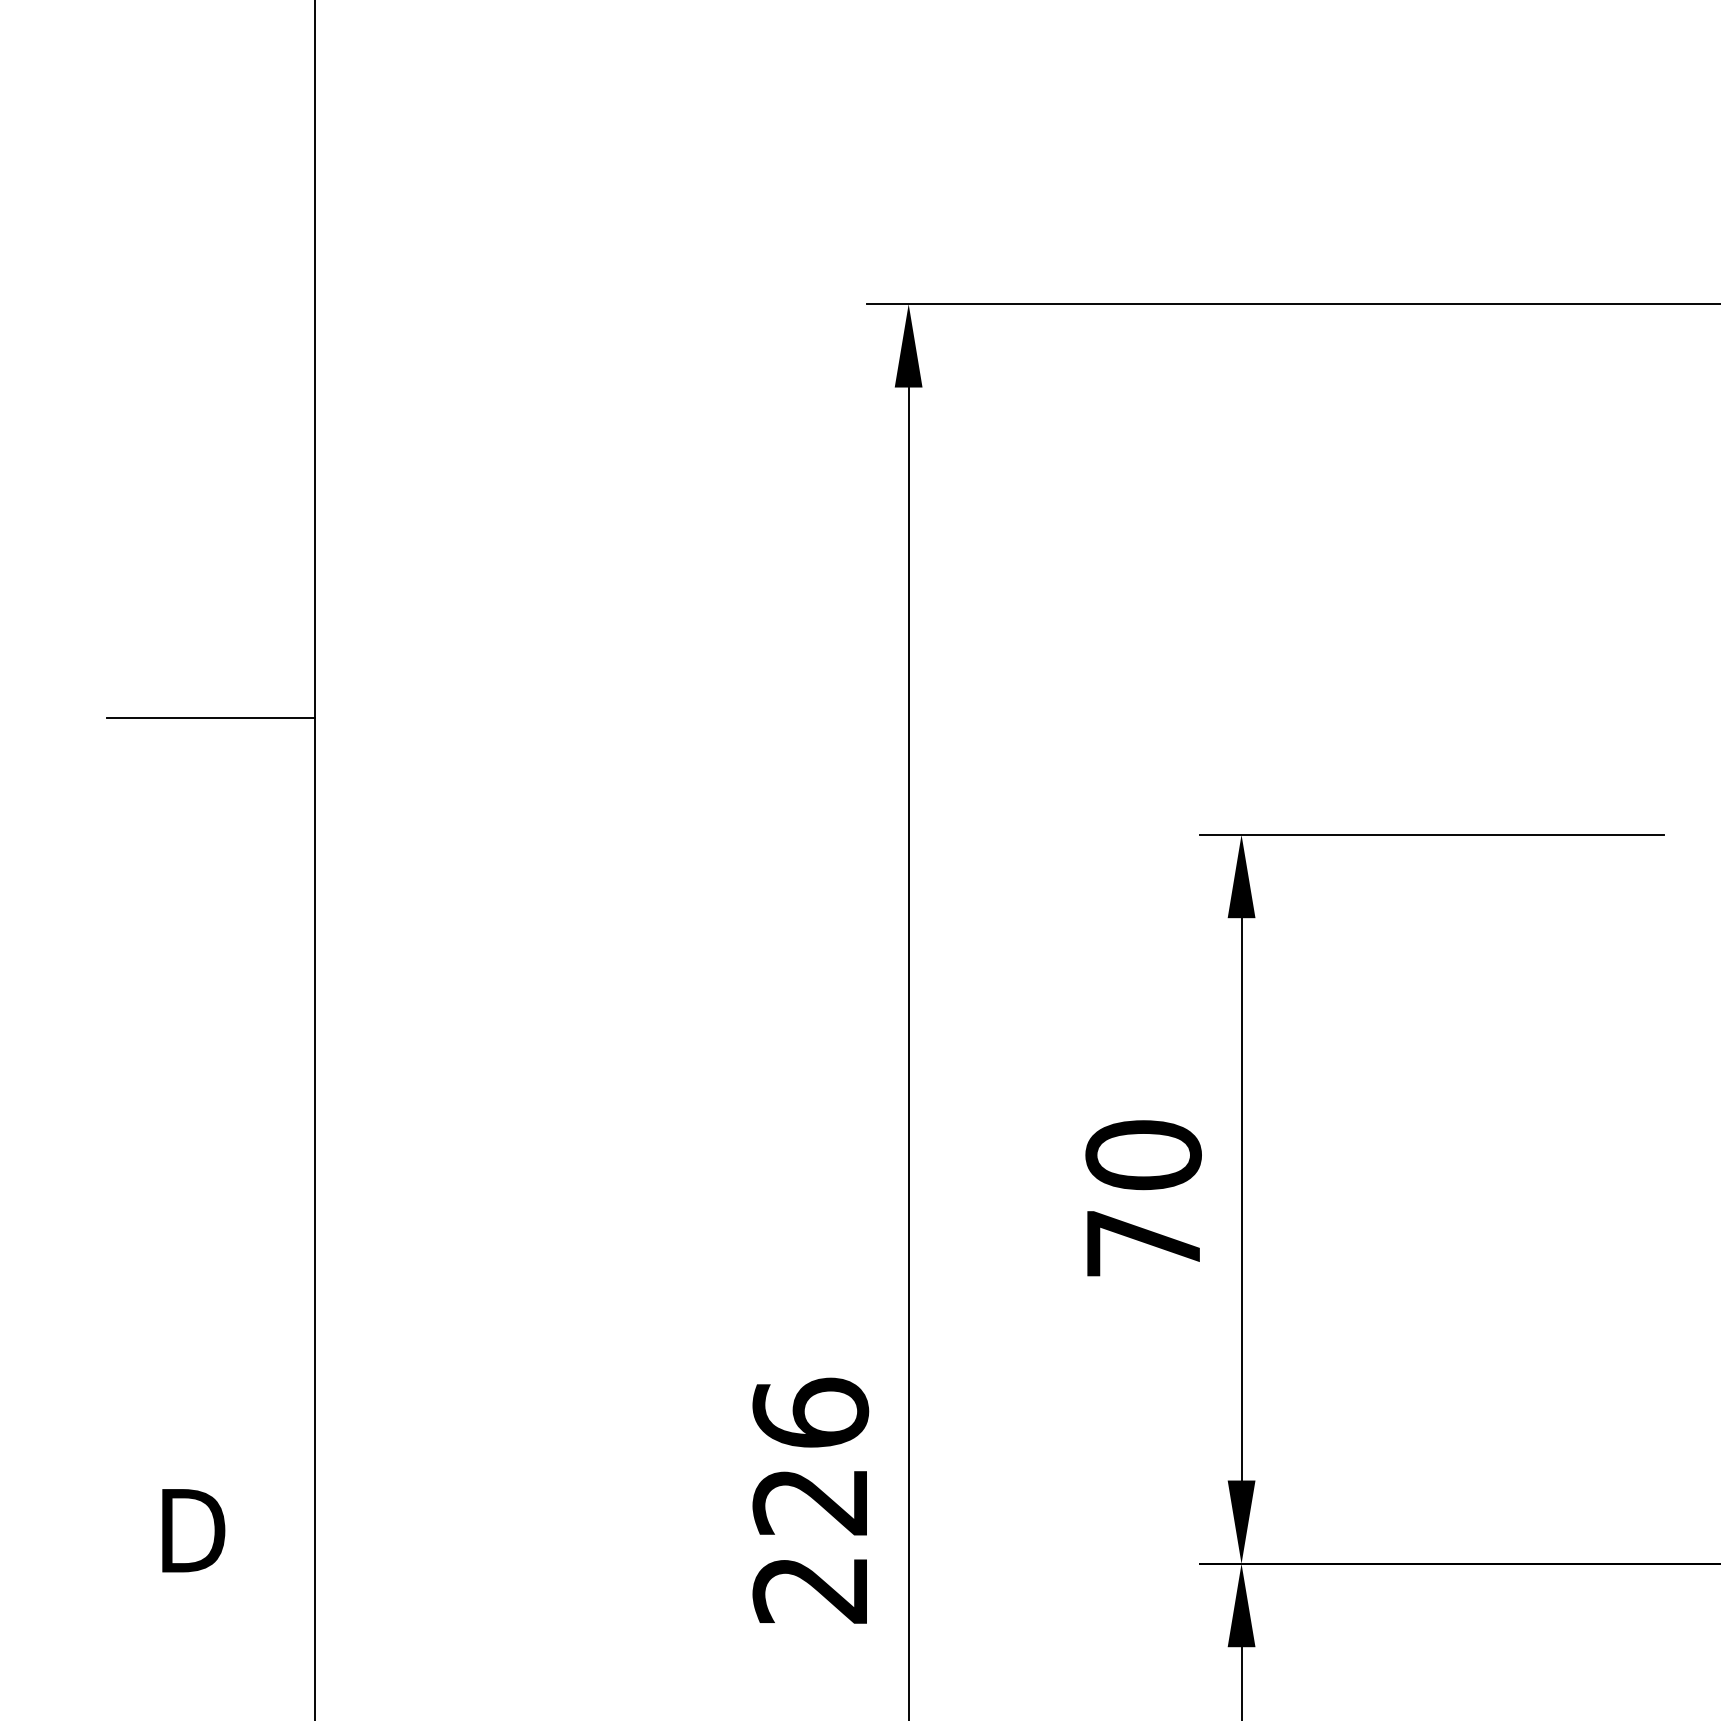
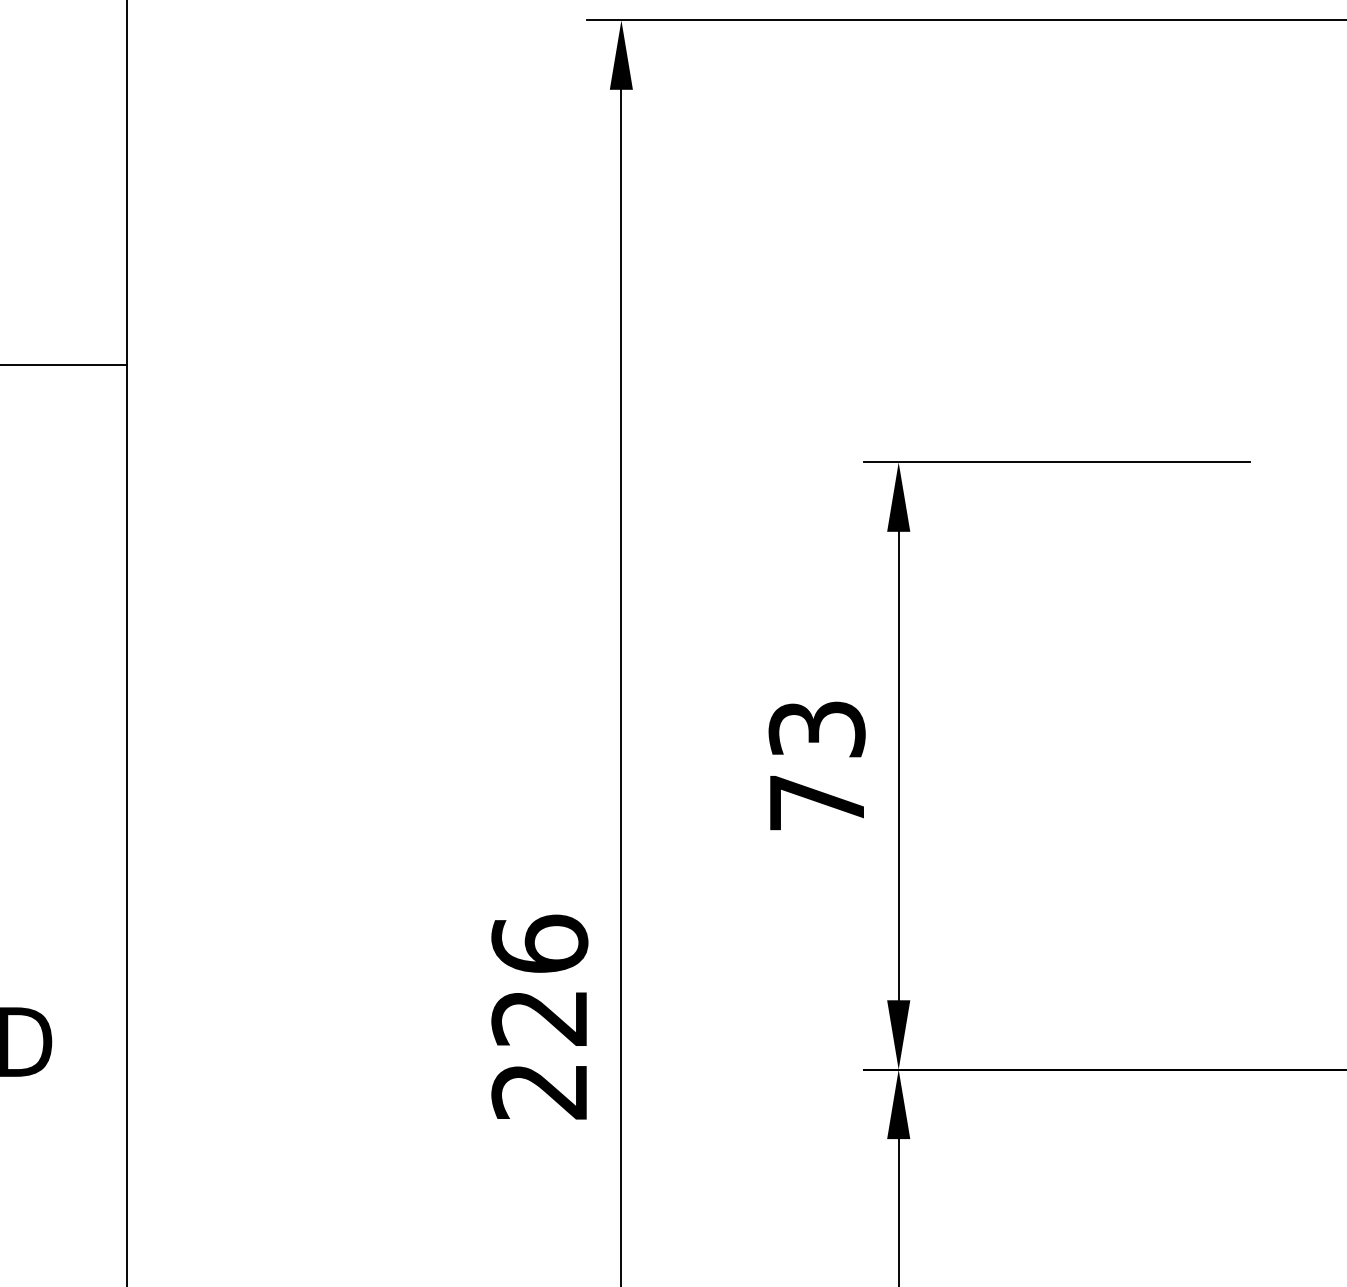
text: (1143, 1155) -> (817, 729), 70 -> 73

